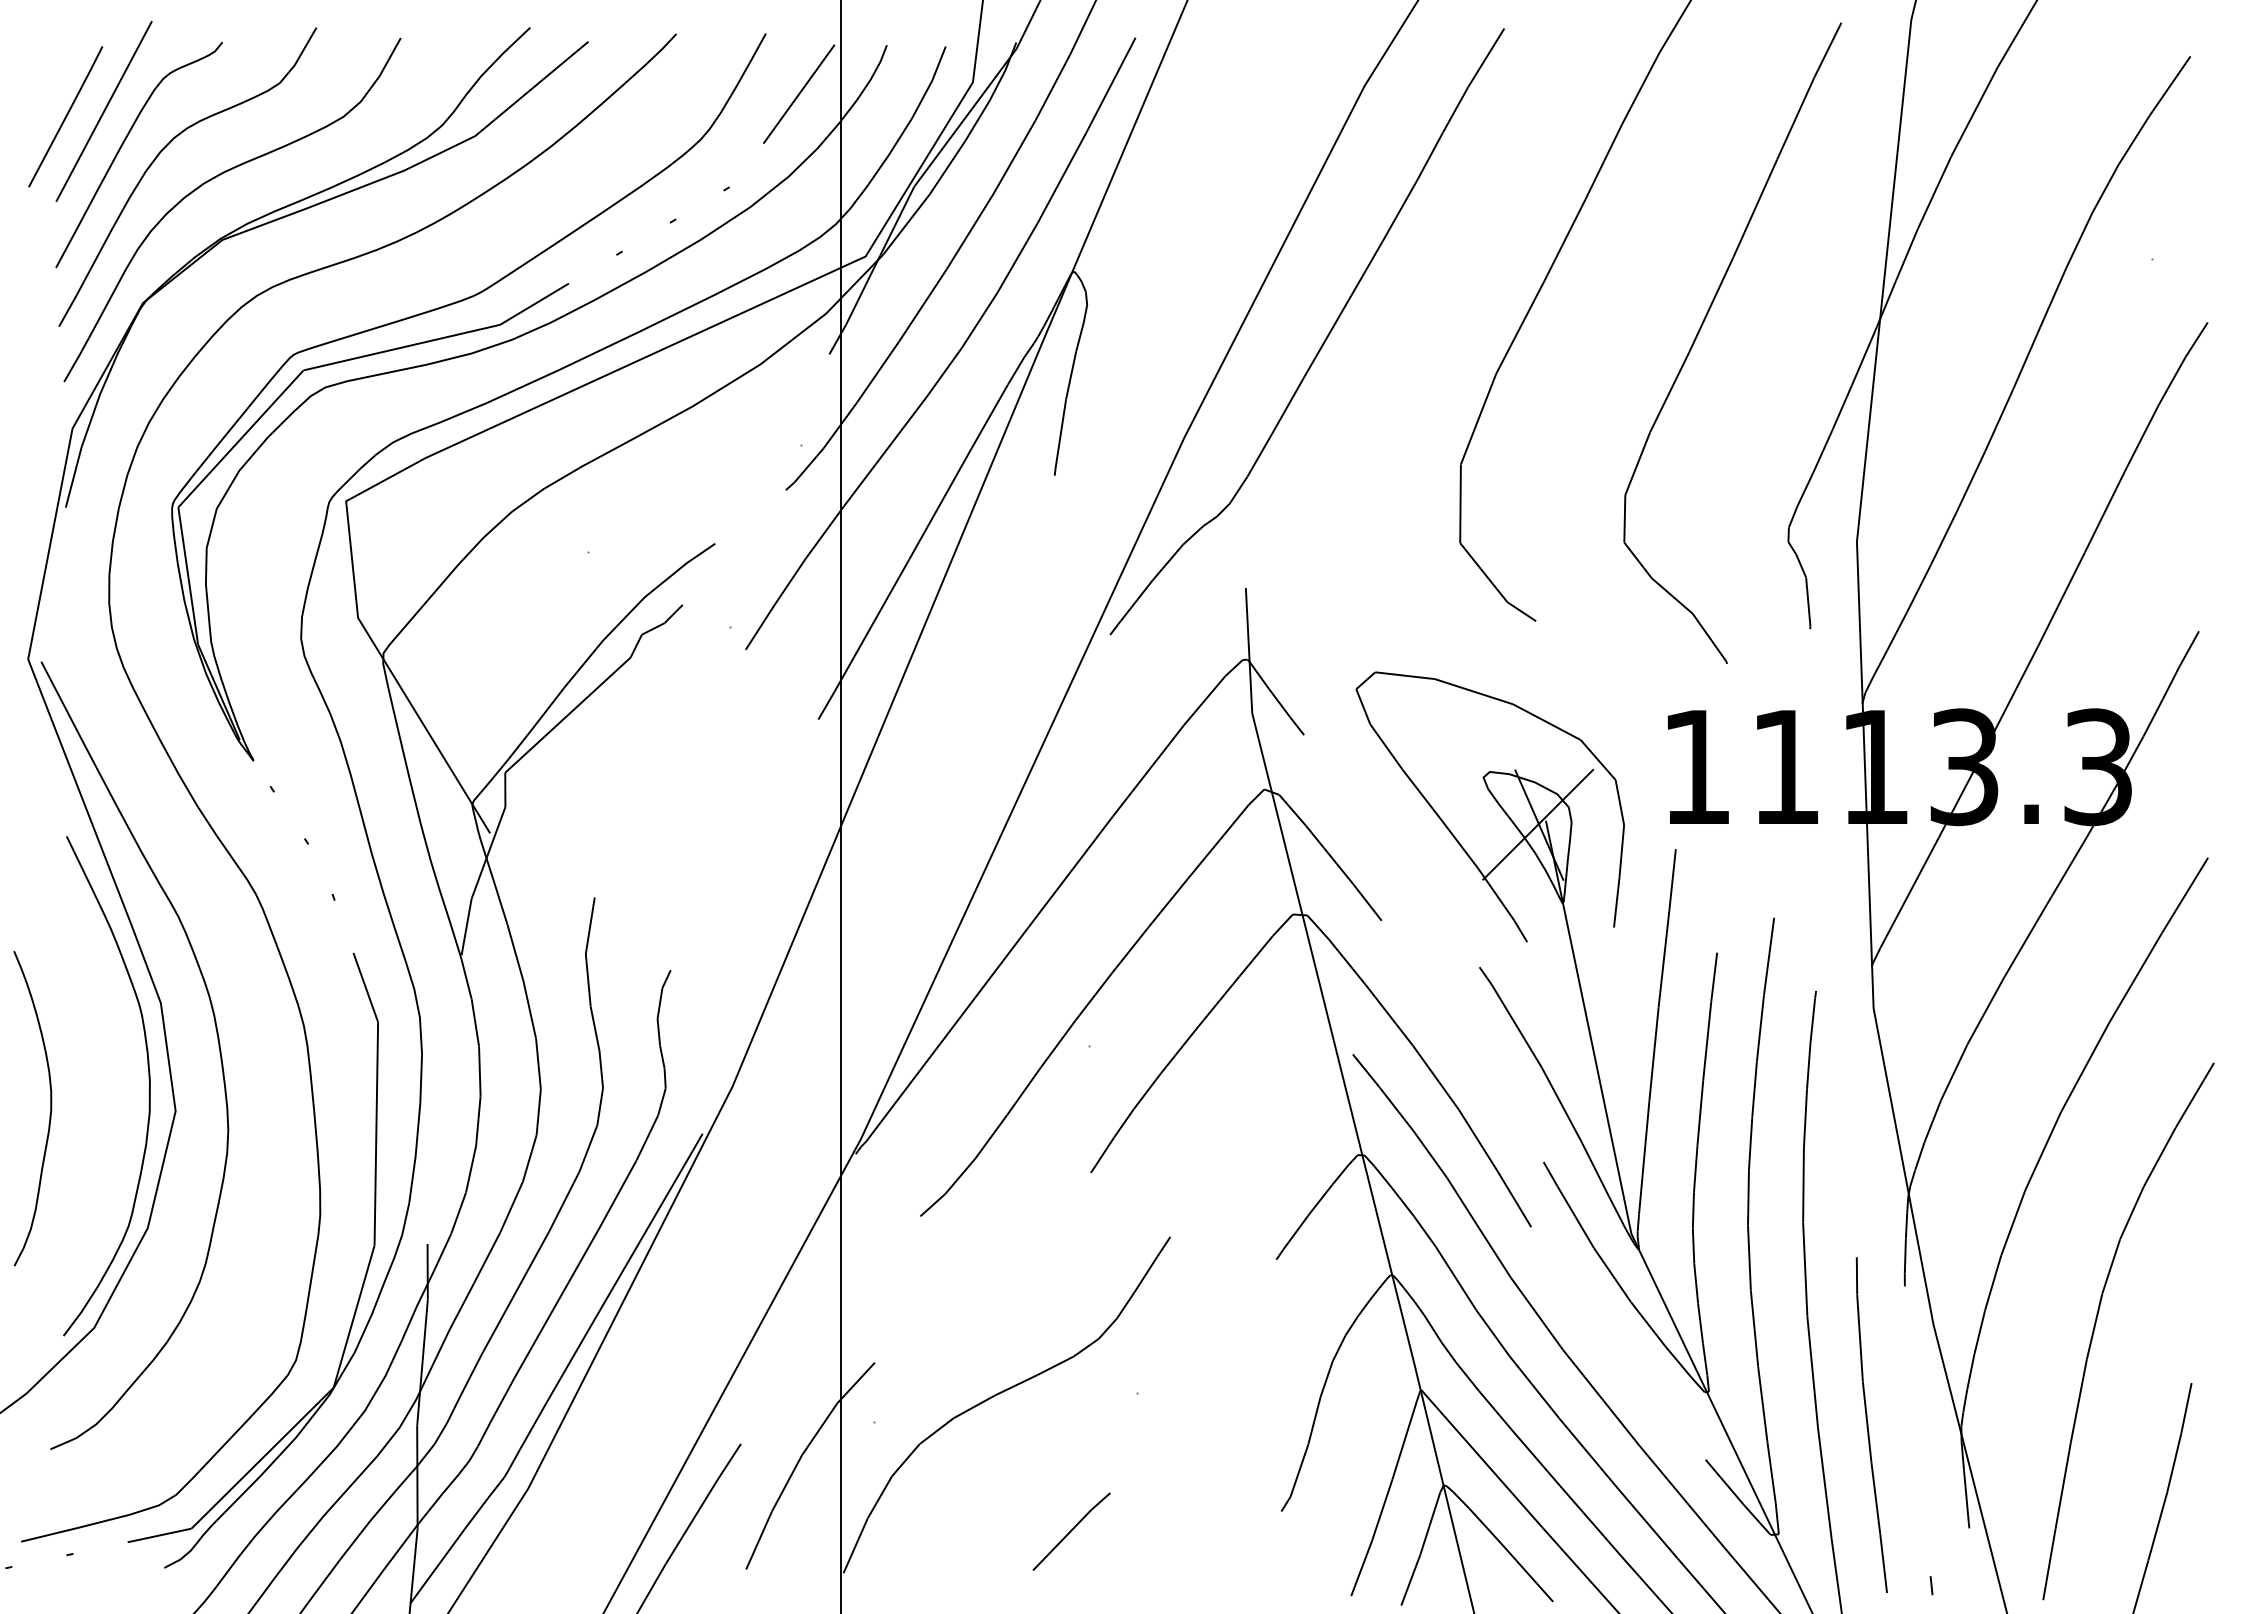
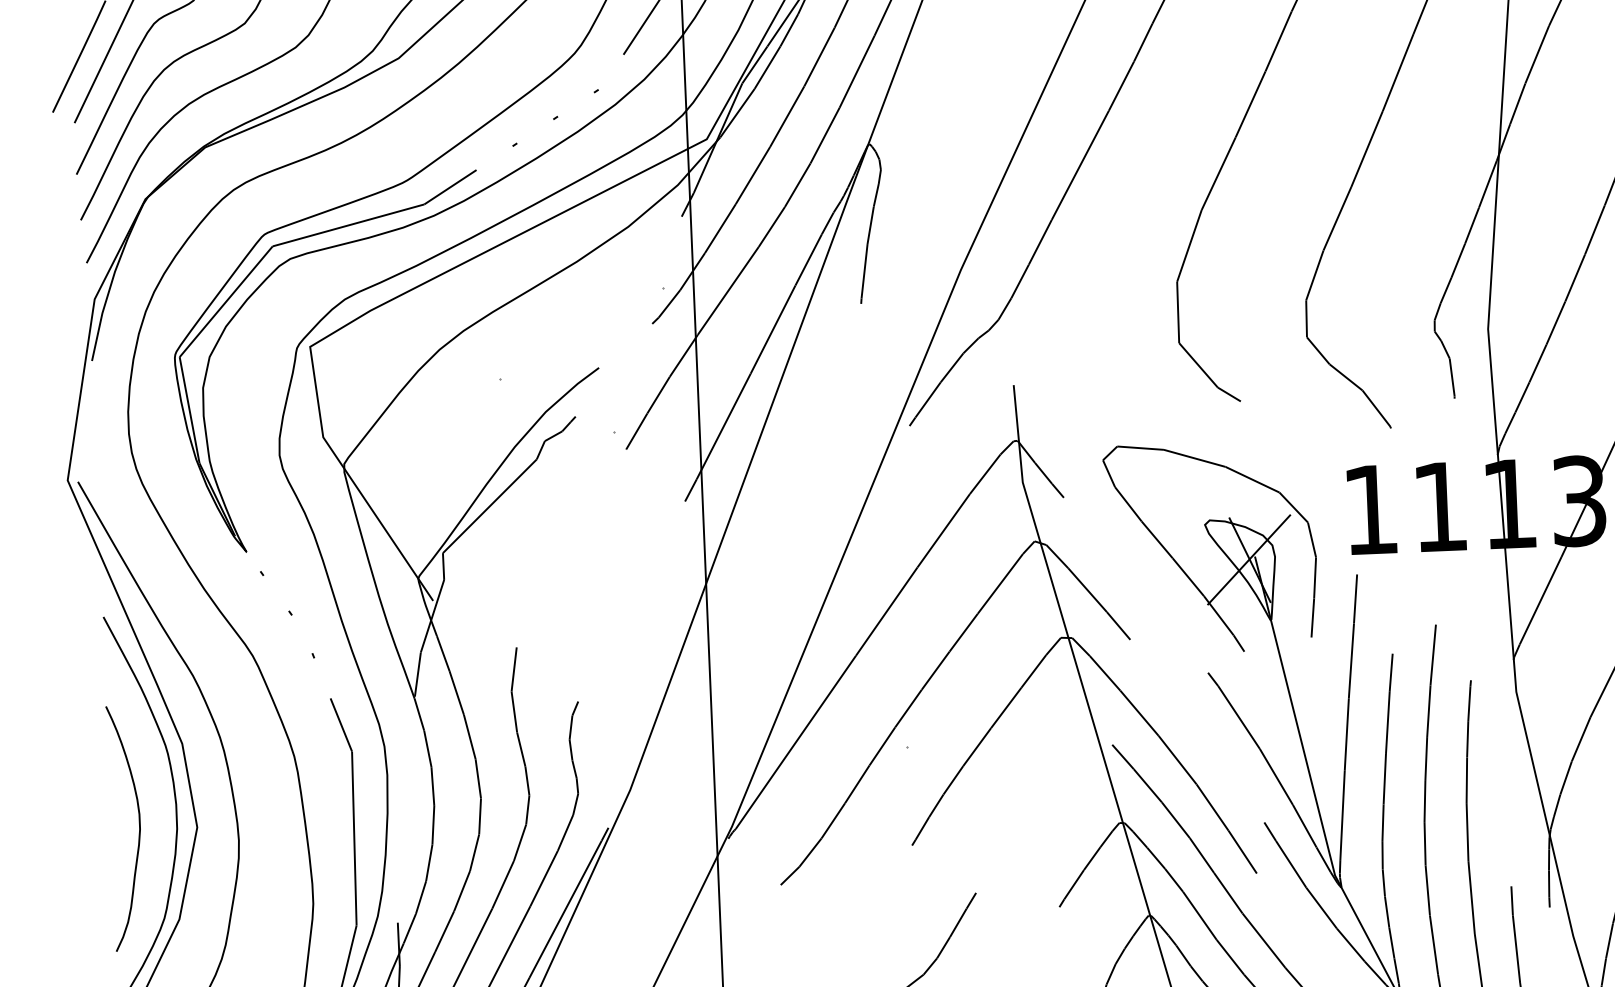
curve: (50, 1108) -> (139, 827), moved

